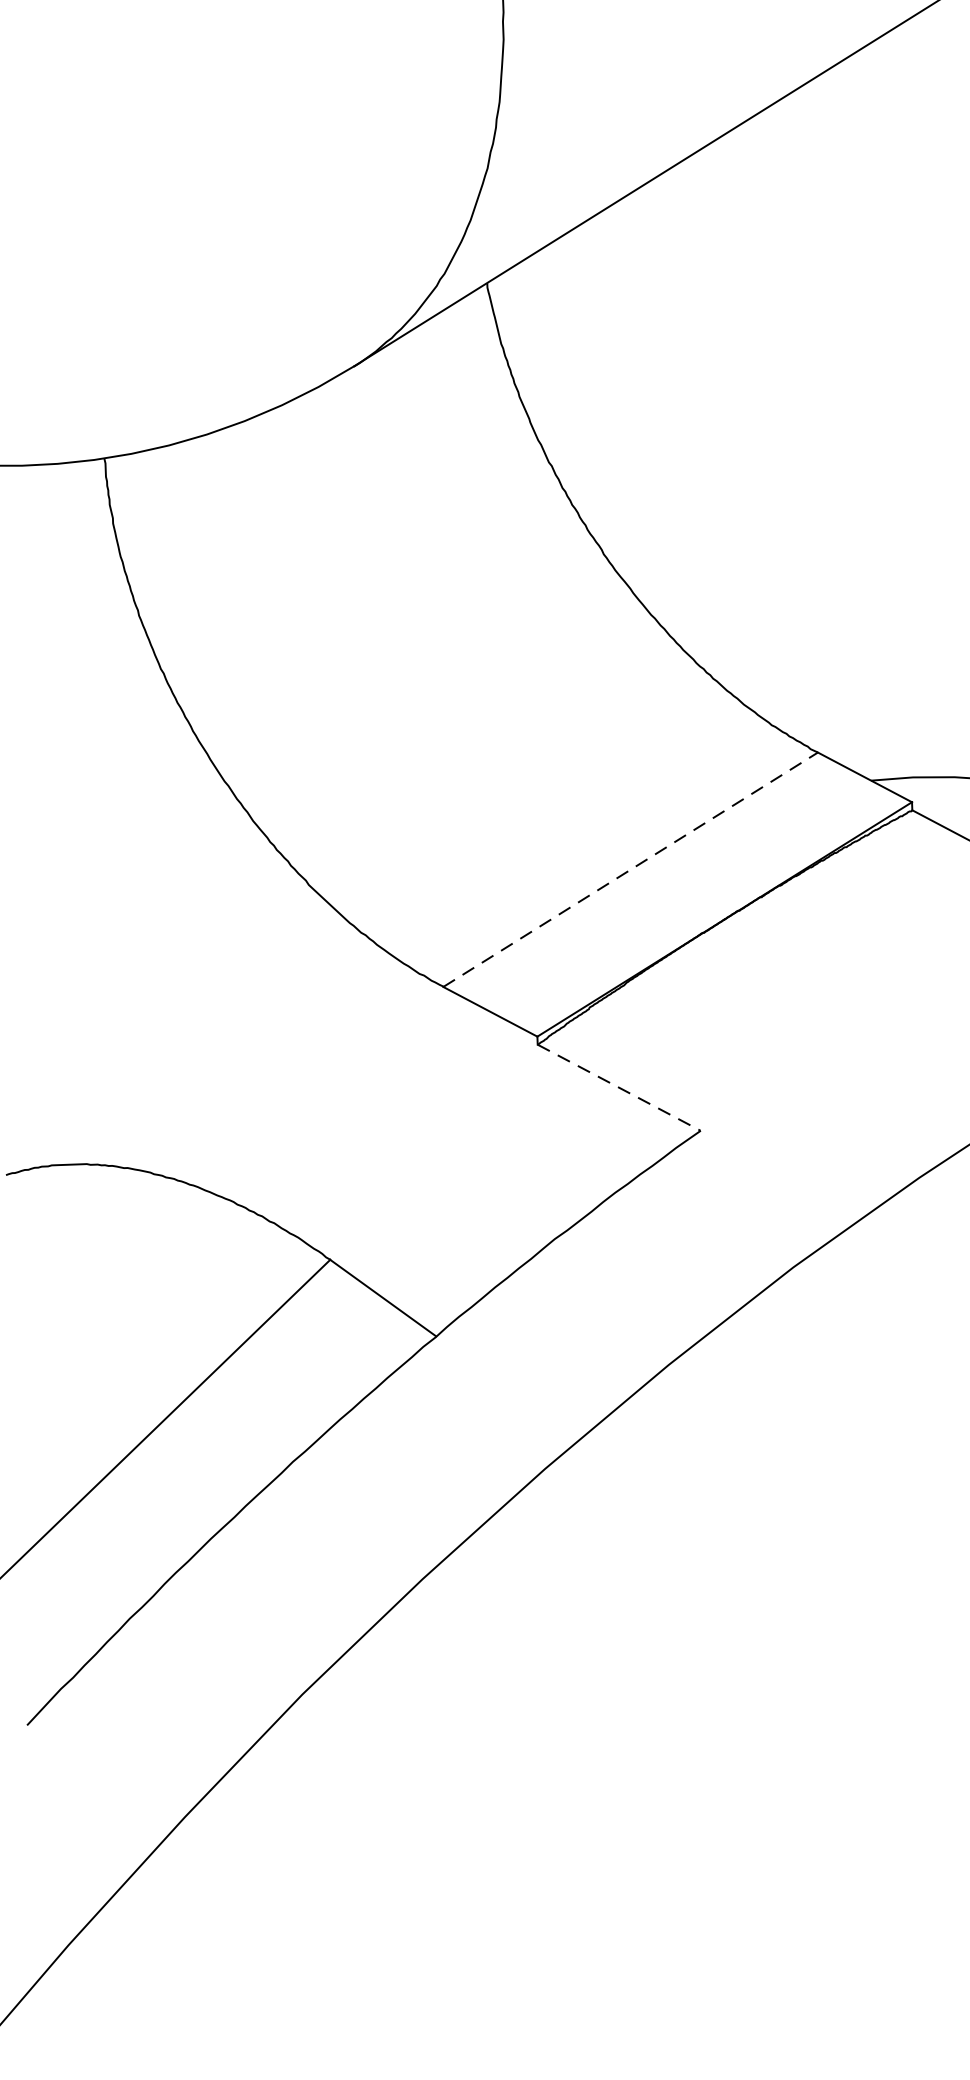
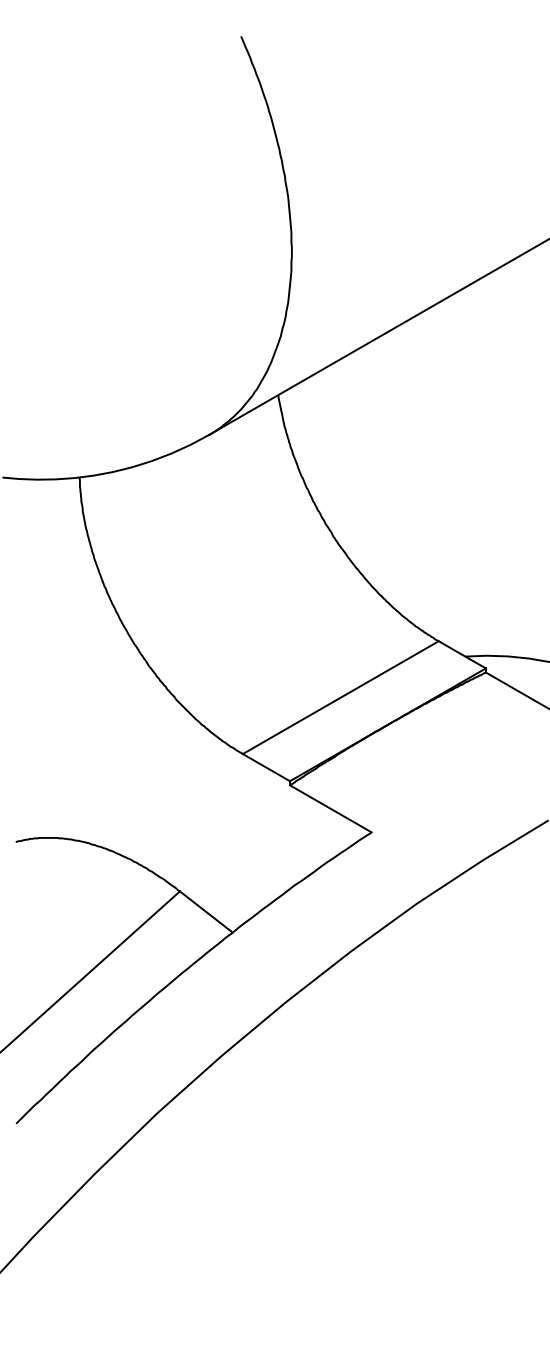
line: (632, 869) -> (341, 697), dashed -> solid
line: (620, 1088) -> (331, 809), dashed -> solid

